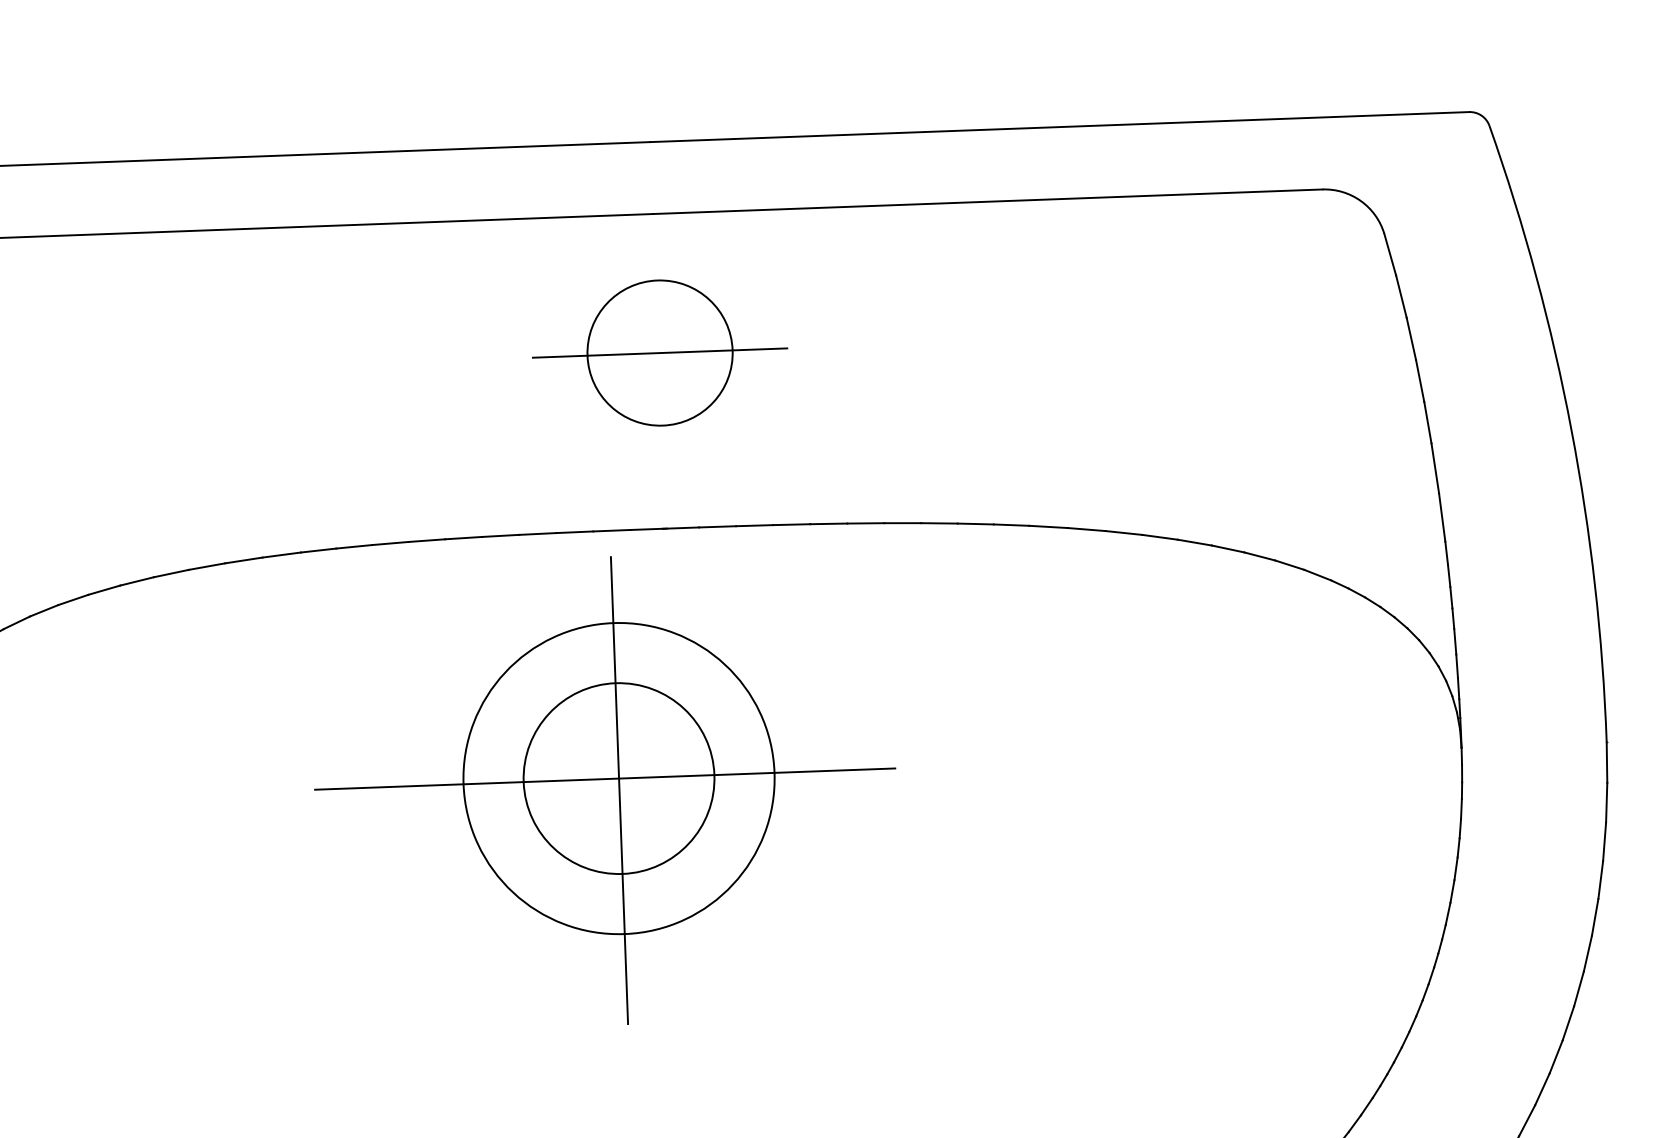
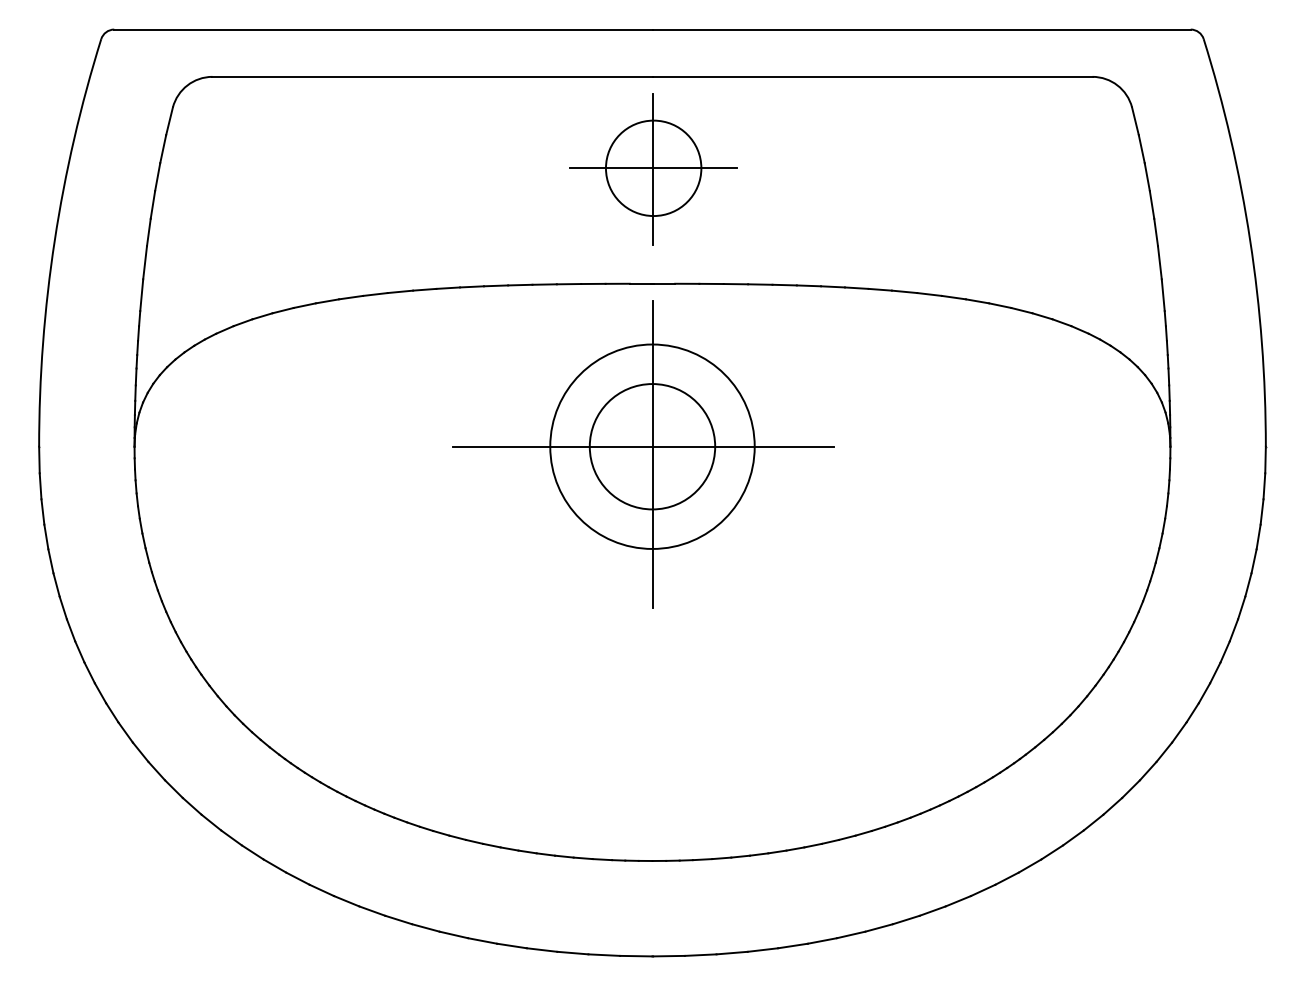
line: (658, 354) -> (652, 169), added
part: (605, 790) -> (643, 454), moved

